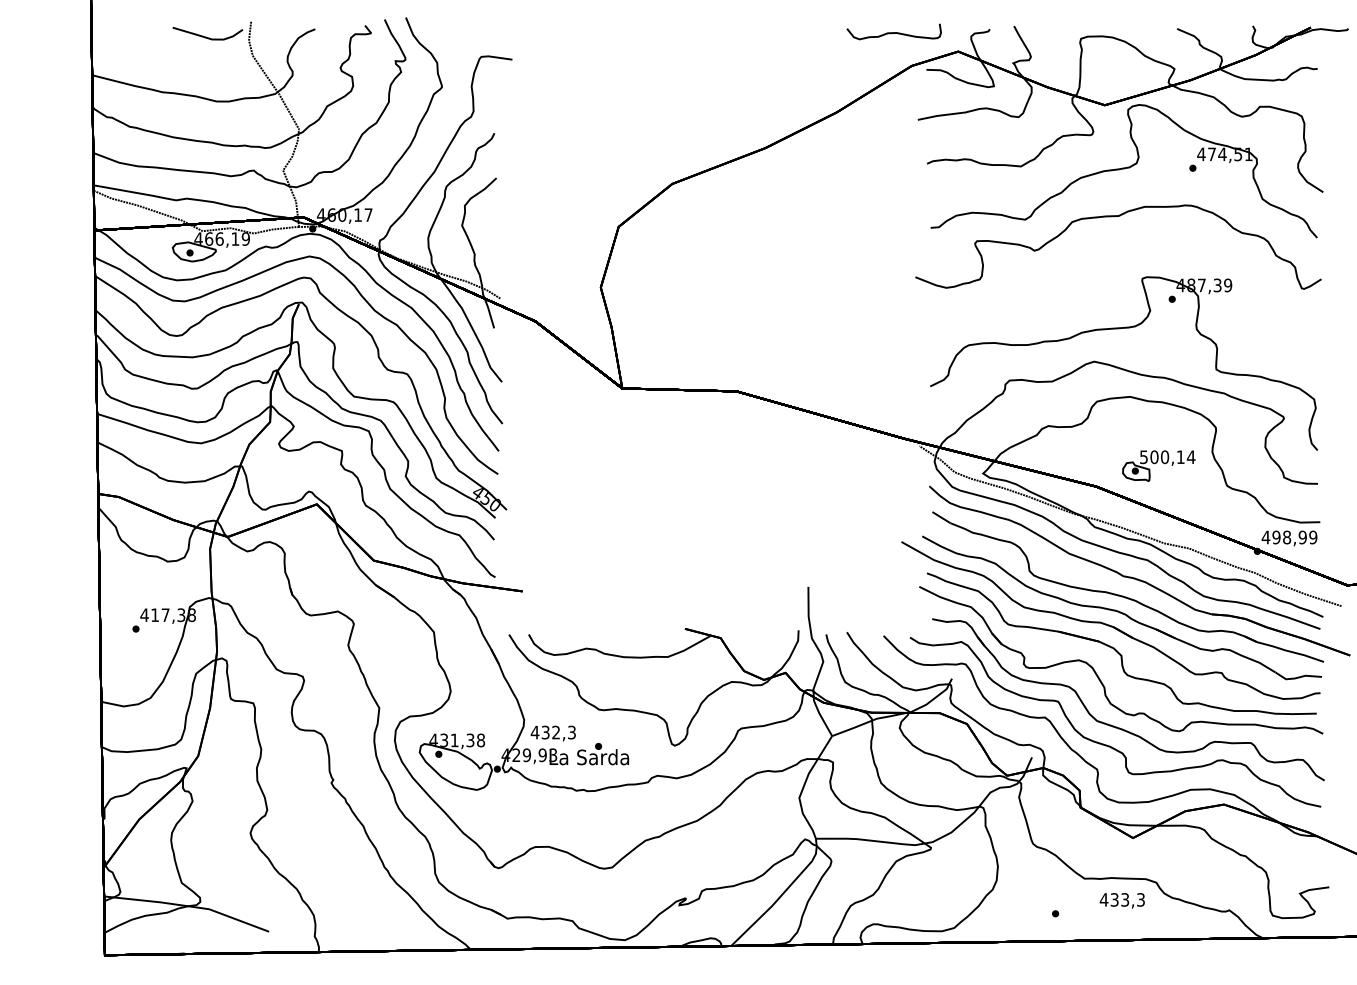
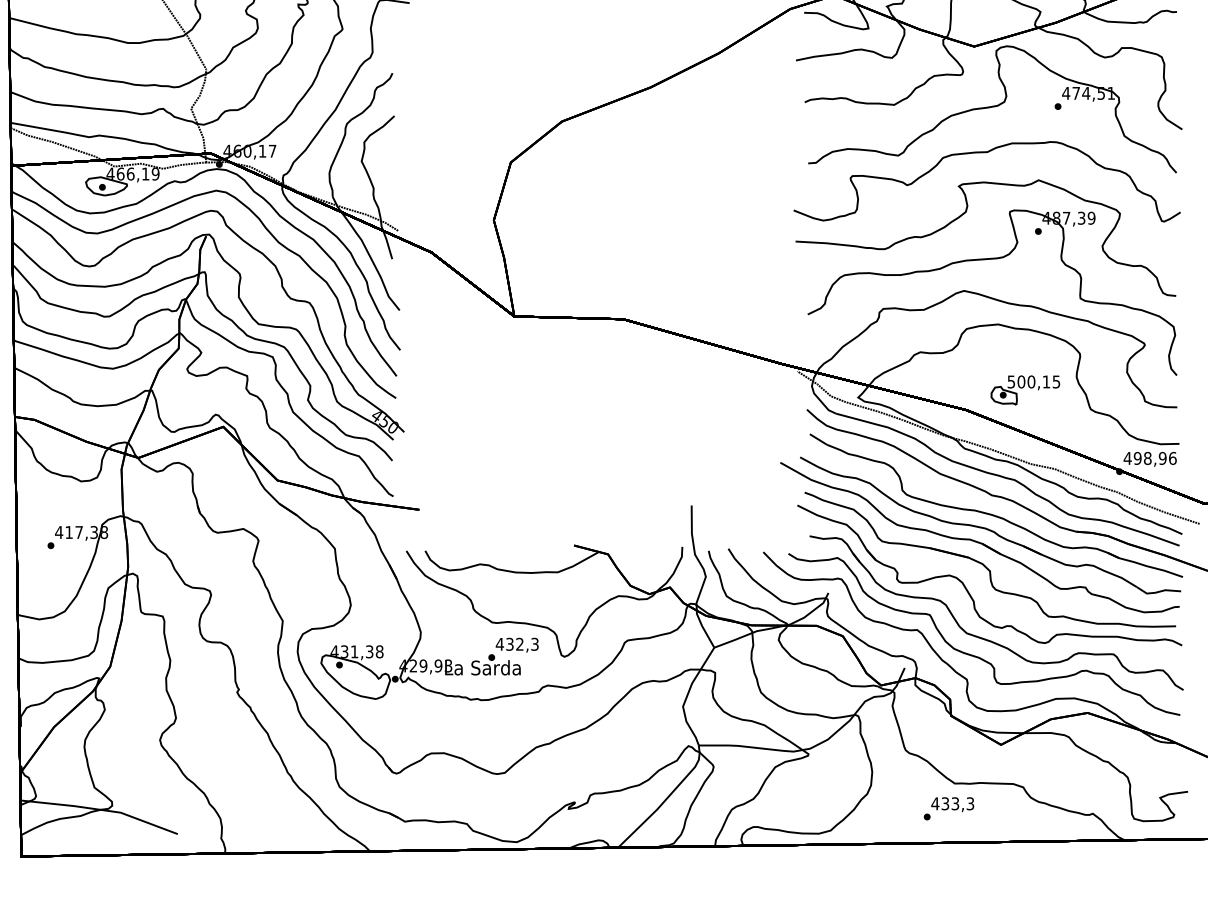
curve: (1093, 282) -> (963, 215), added
text: (1190, 457) -> (1055, 382), 500,14 -> 500,15
text: (1313, 537) -> (1172, 458), 498,99 -> 498,96
text: (552, 733) -> (516, 645), moved
text: (1121, 900) -> (951, 804), moved

